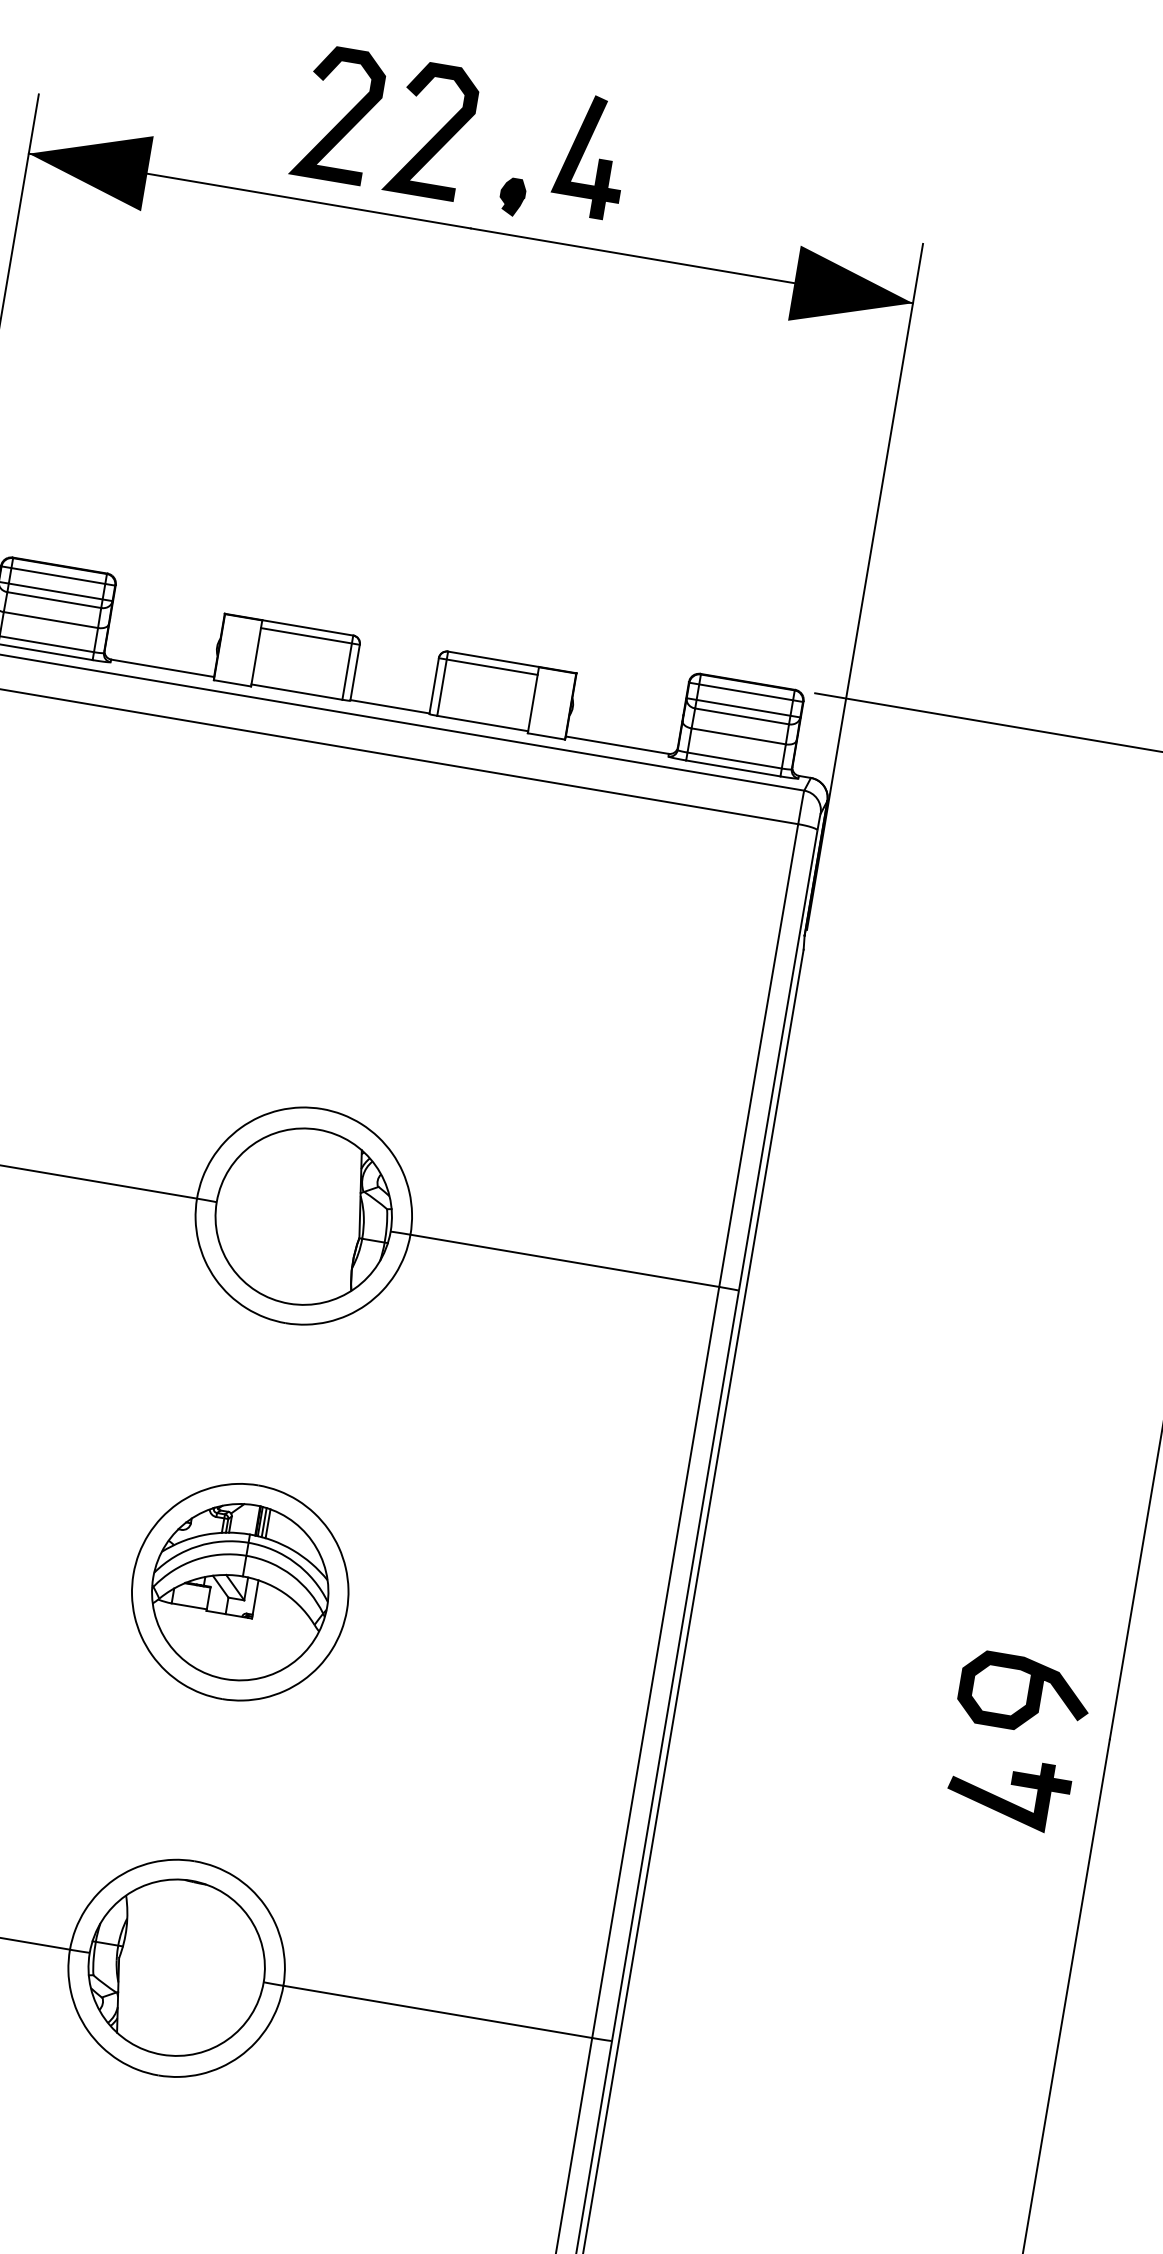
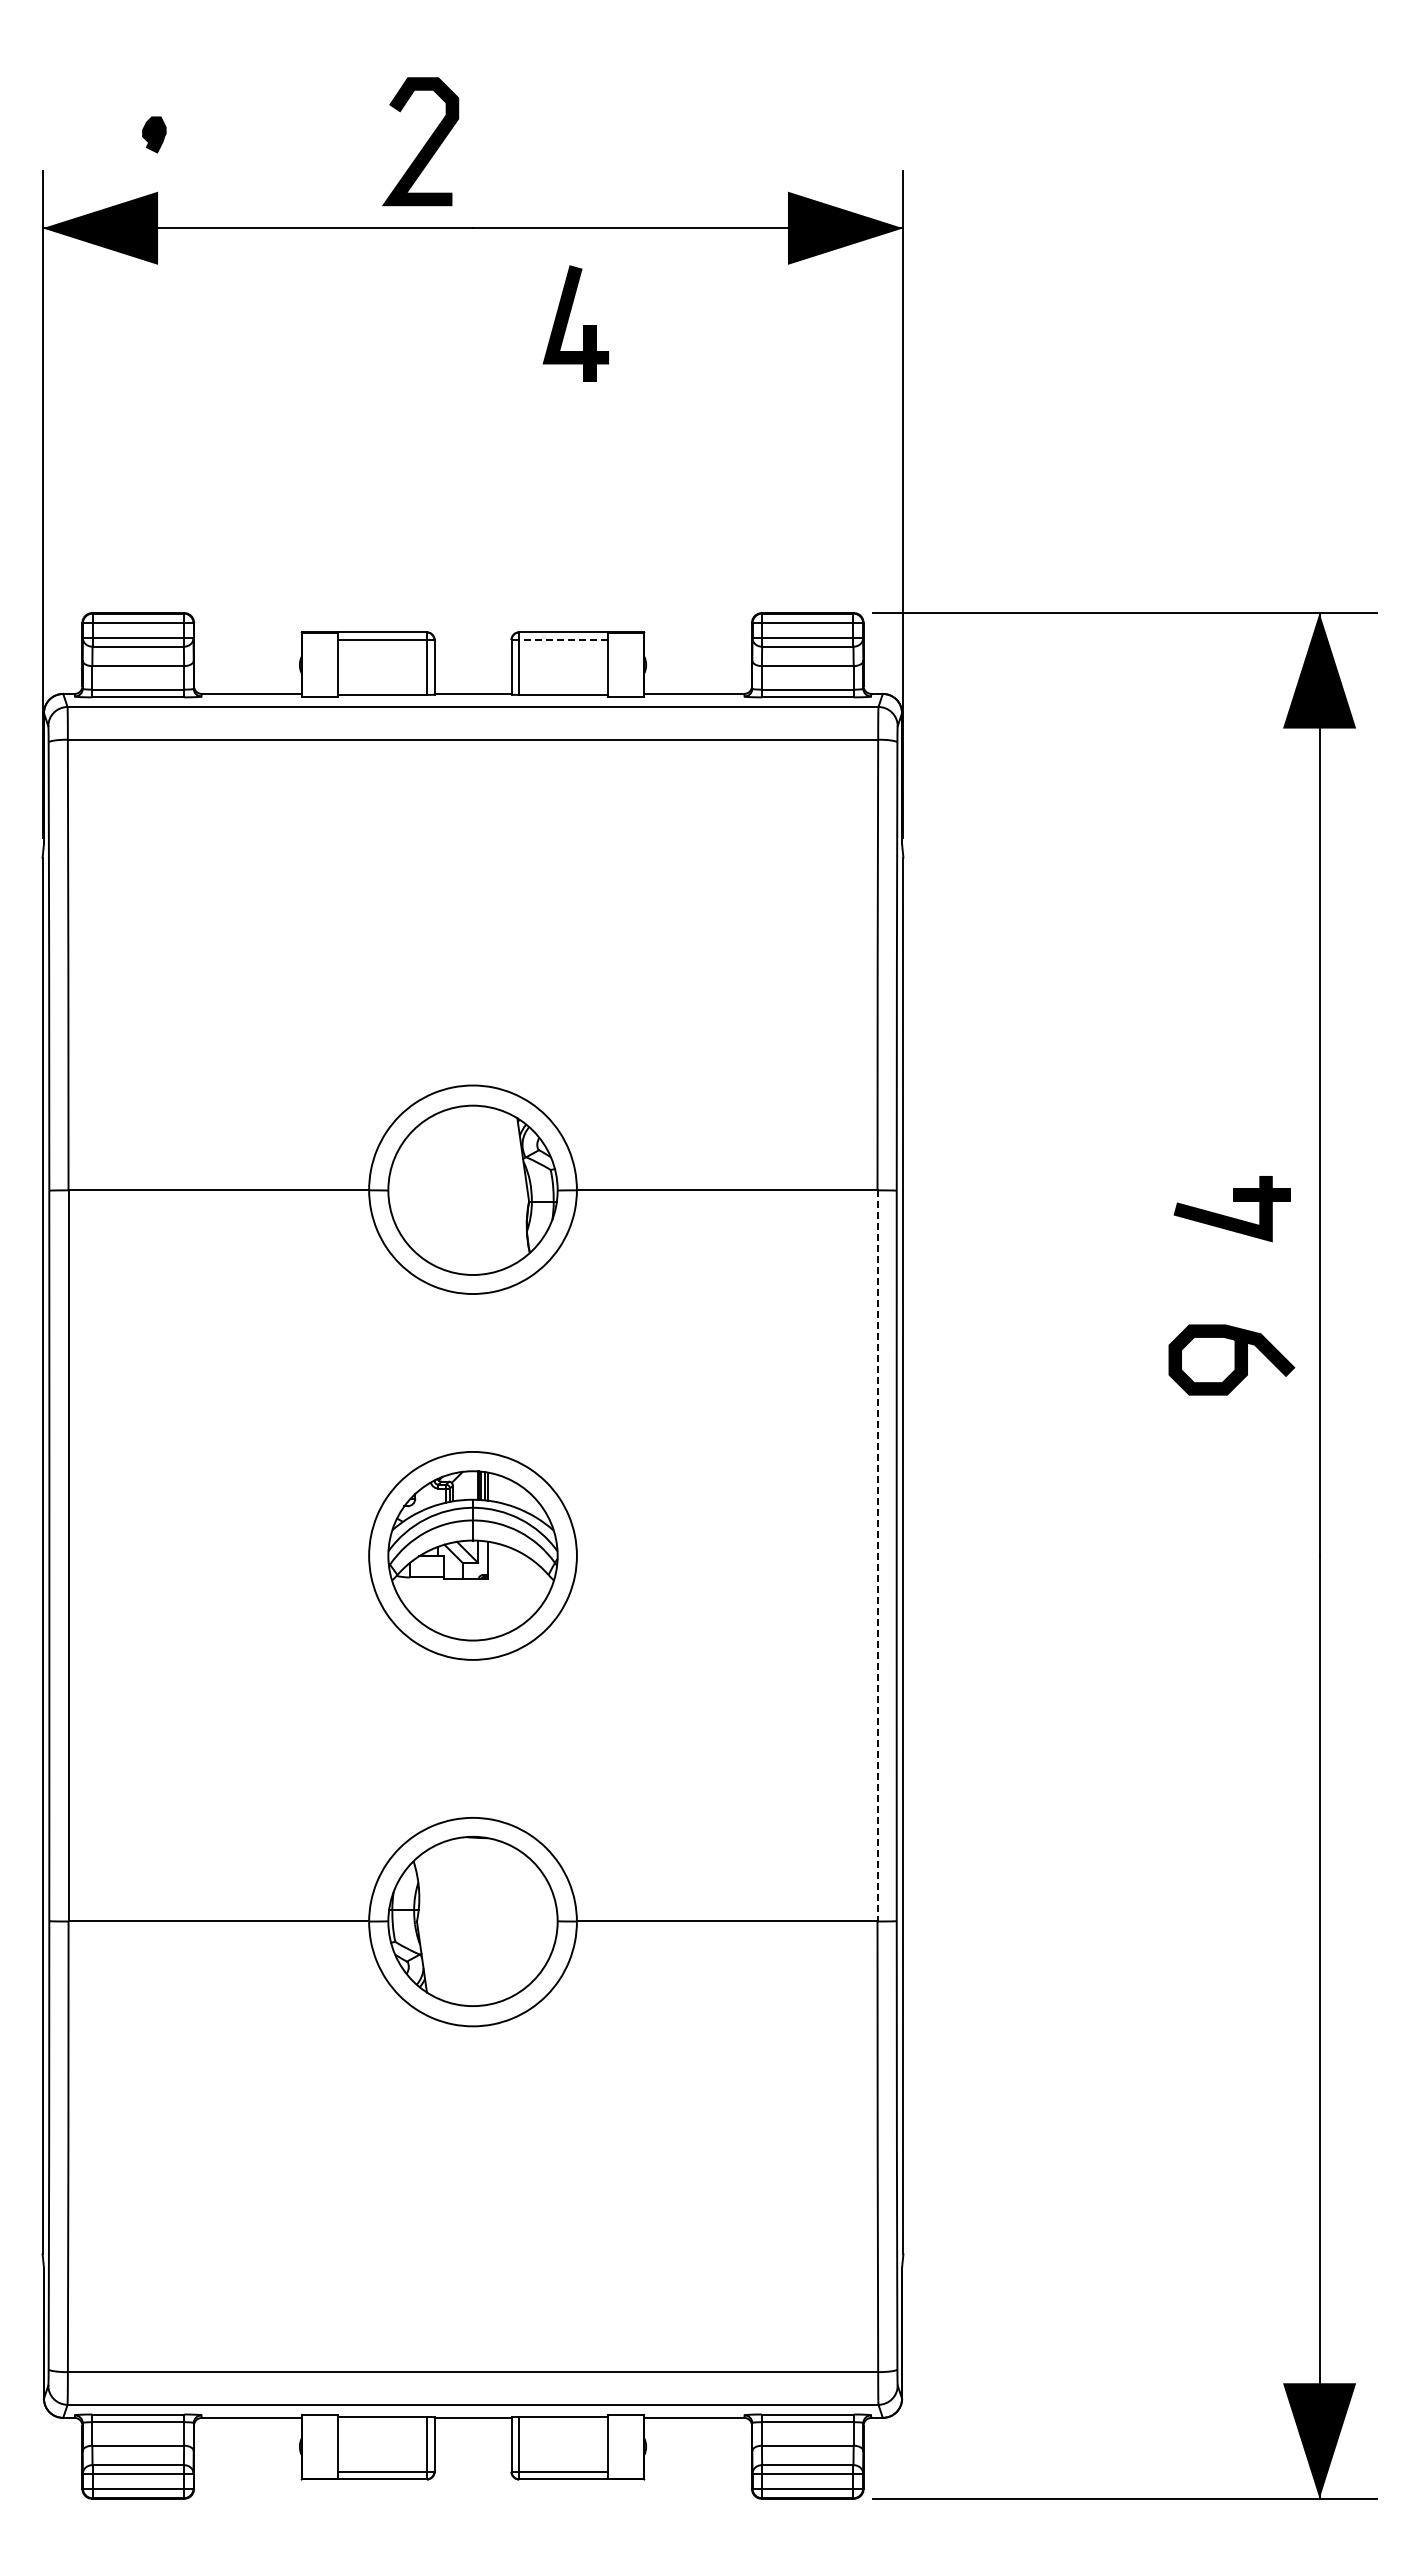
curve: (341, 119) -> (333, 145), removed
part: (584, 152) -> (568, 321), moved
part: (512, 196) -> (154, 134), moved
line: (488, 666) -> (559, 640), solid -> dashed
line: (655, 1662) -> (877, 1555), solid -> dashed
curve: (1027, 1694) -> (1234, 1359), moved
part: (1004, 1799) -> (1229, 1216), moved

